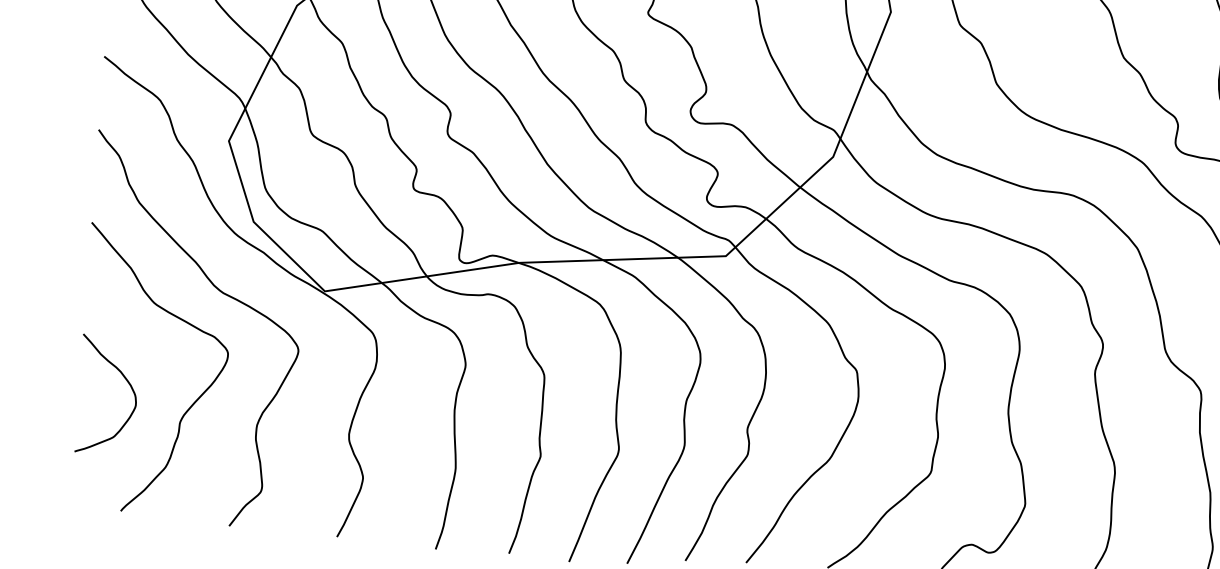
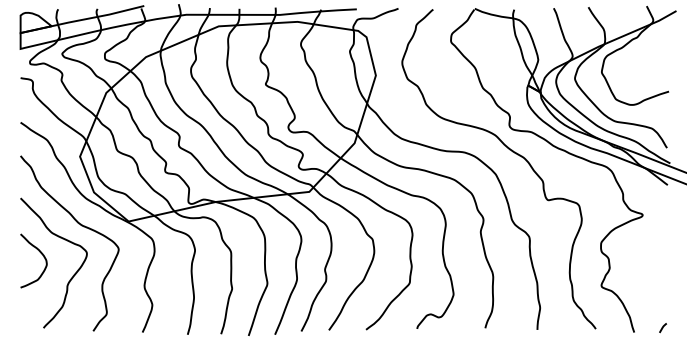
curve: (123, 379) -> (40, 253), moved

